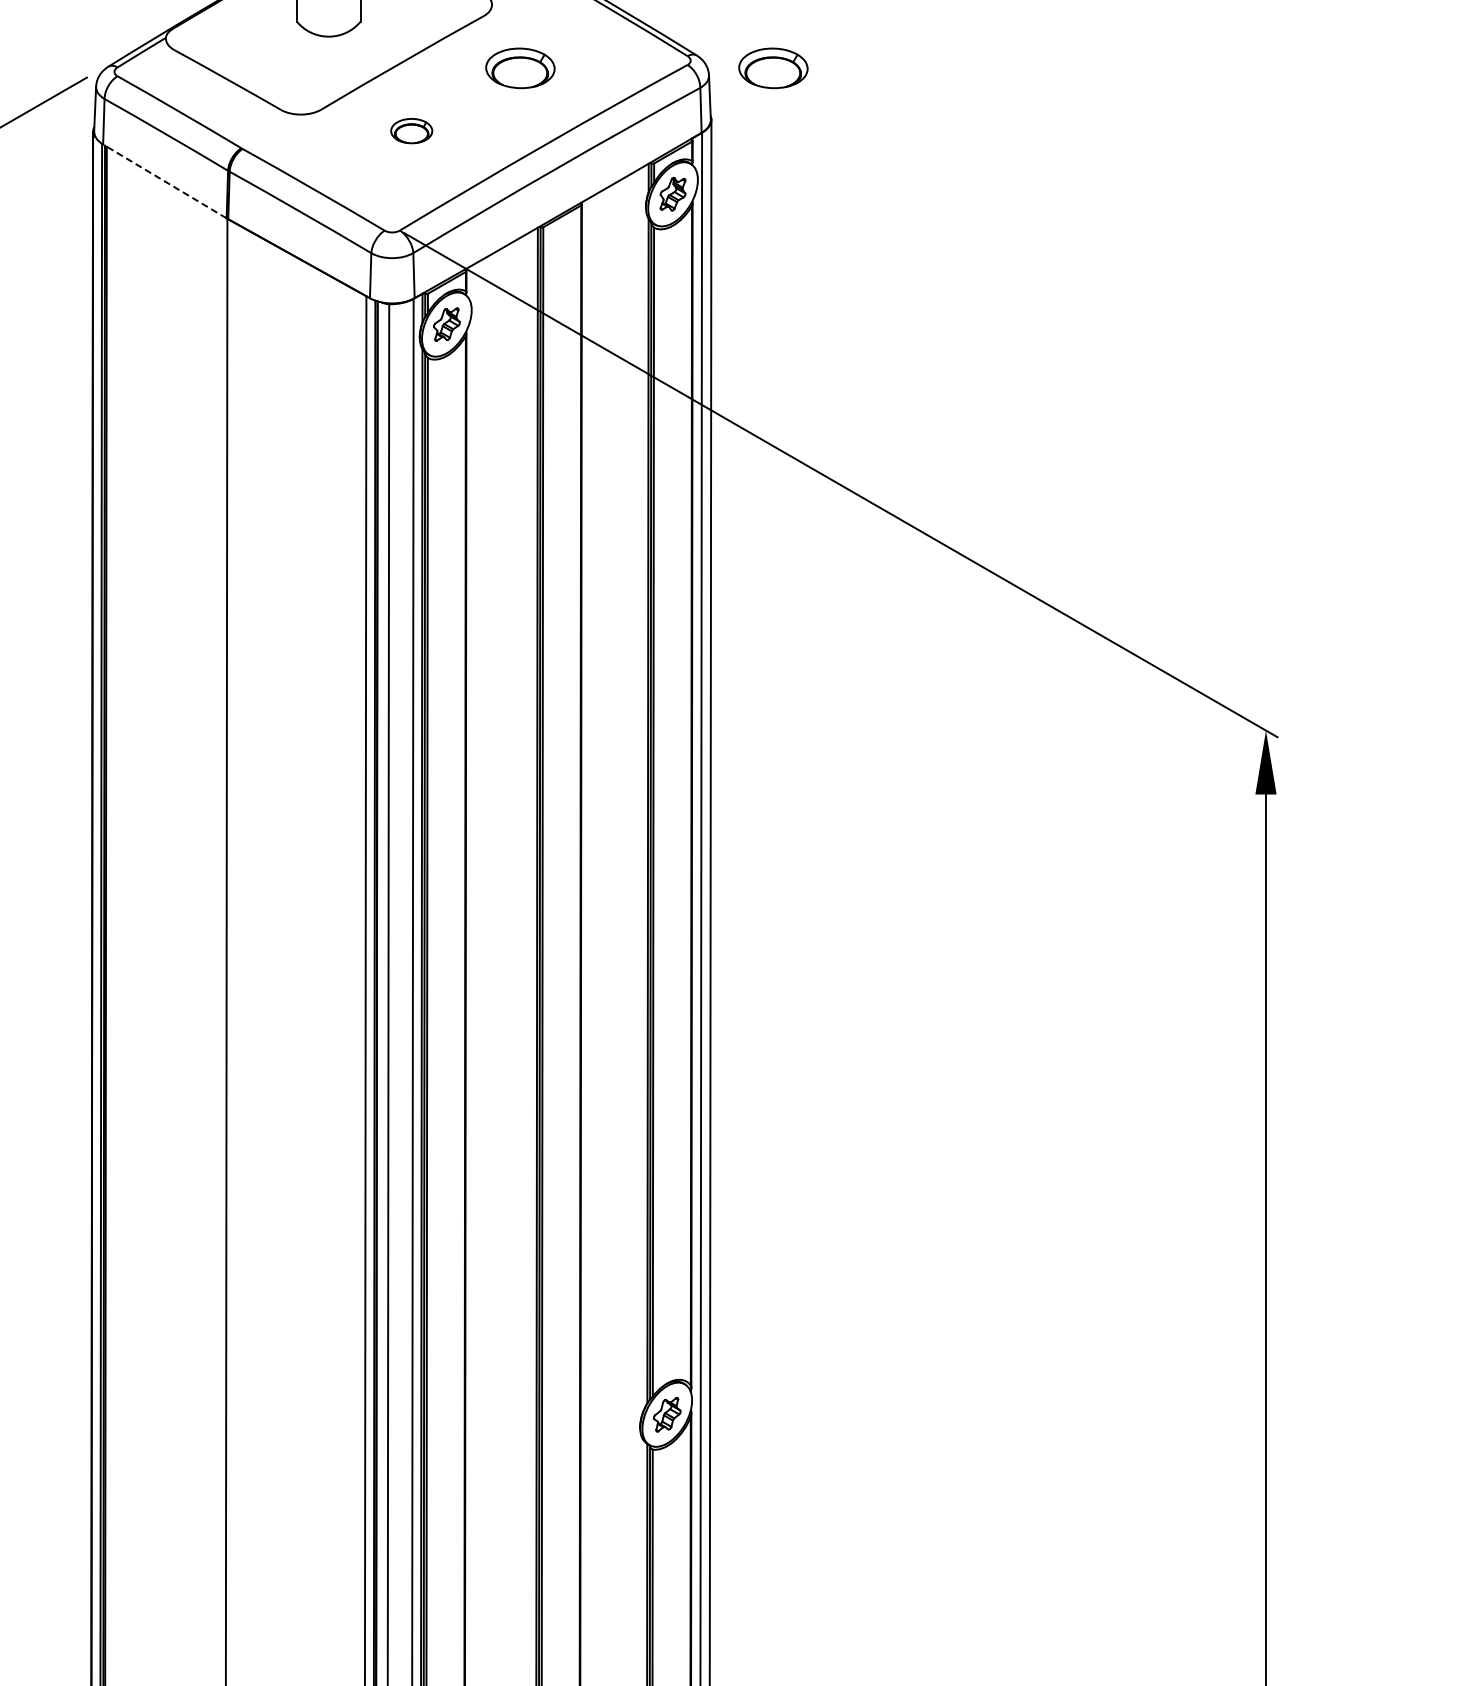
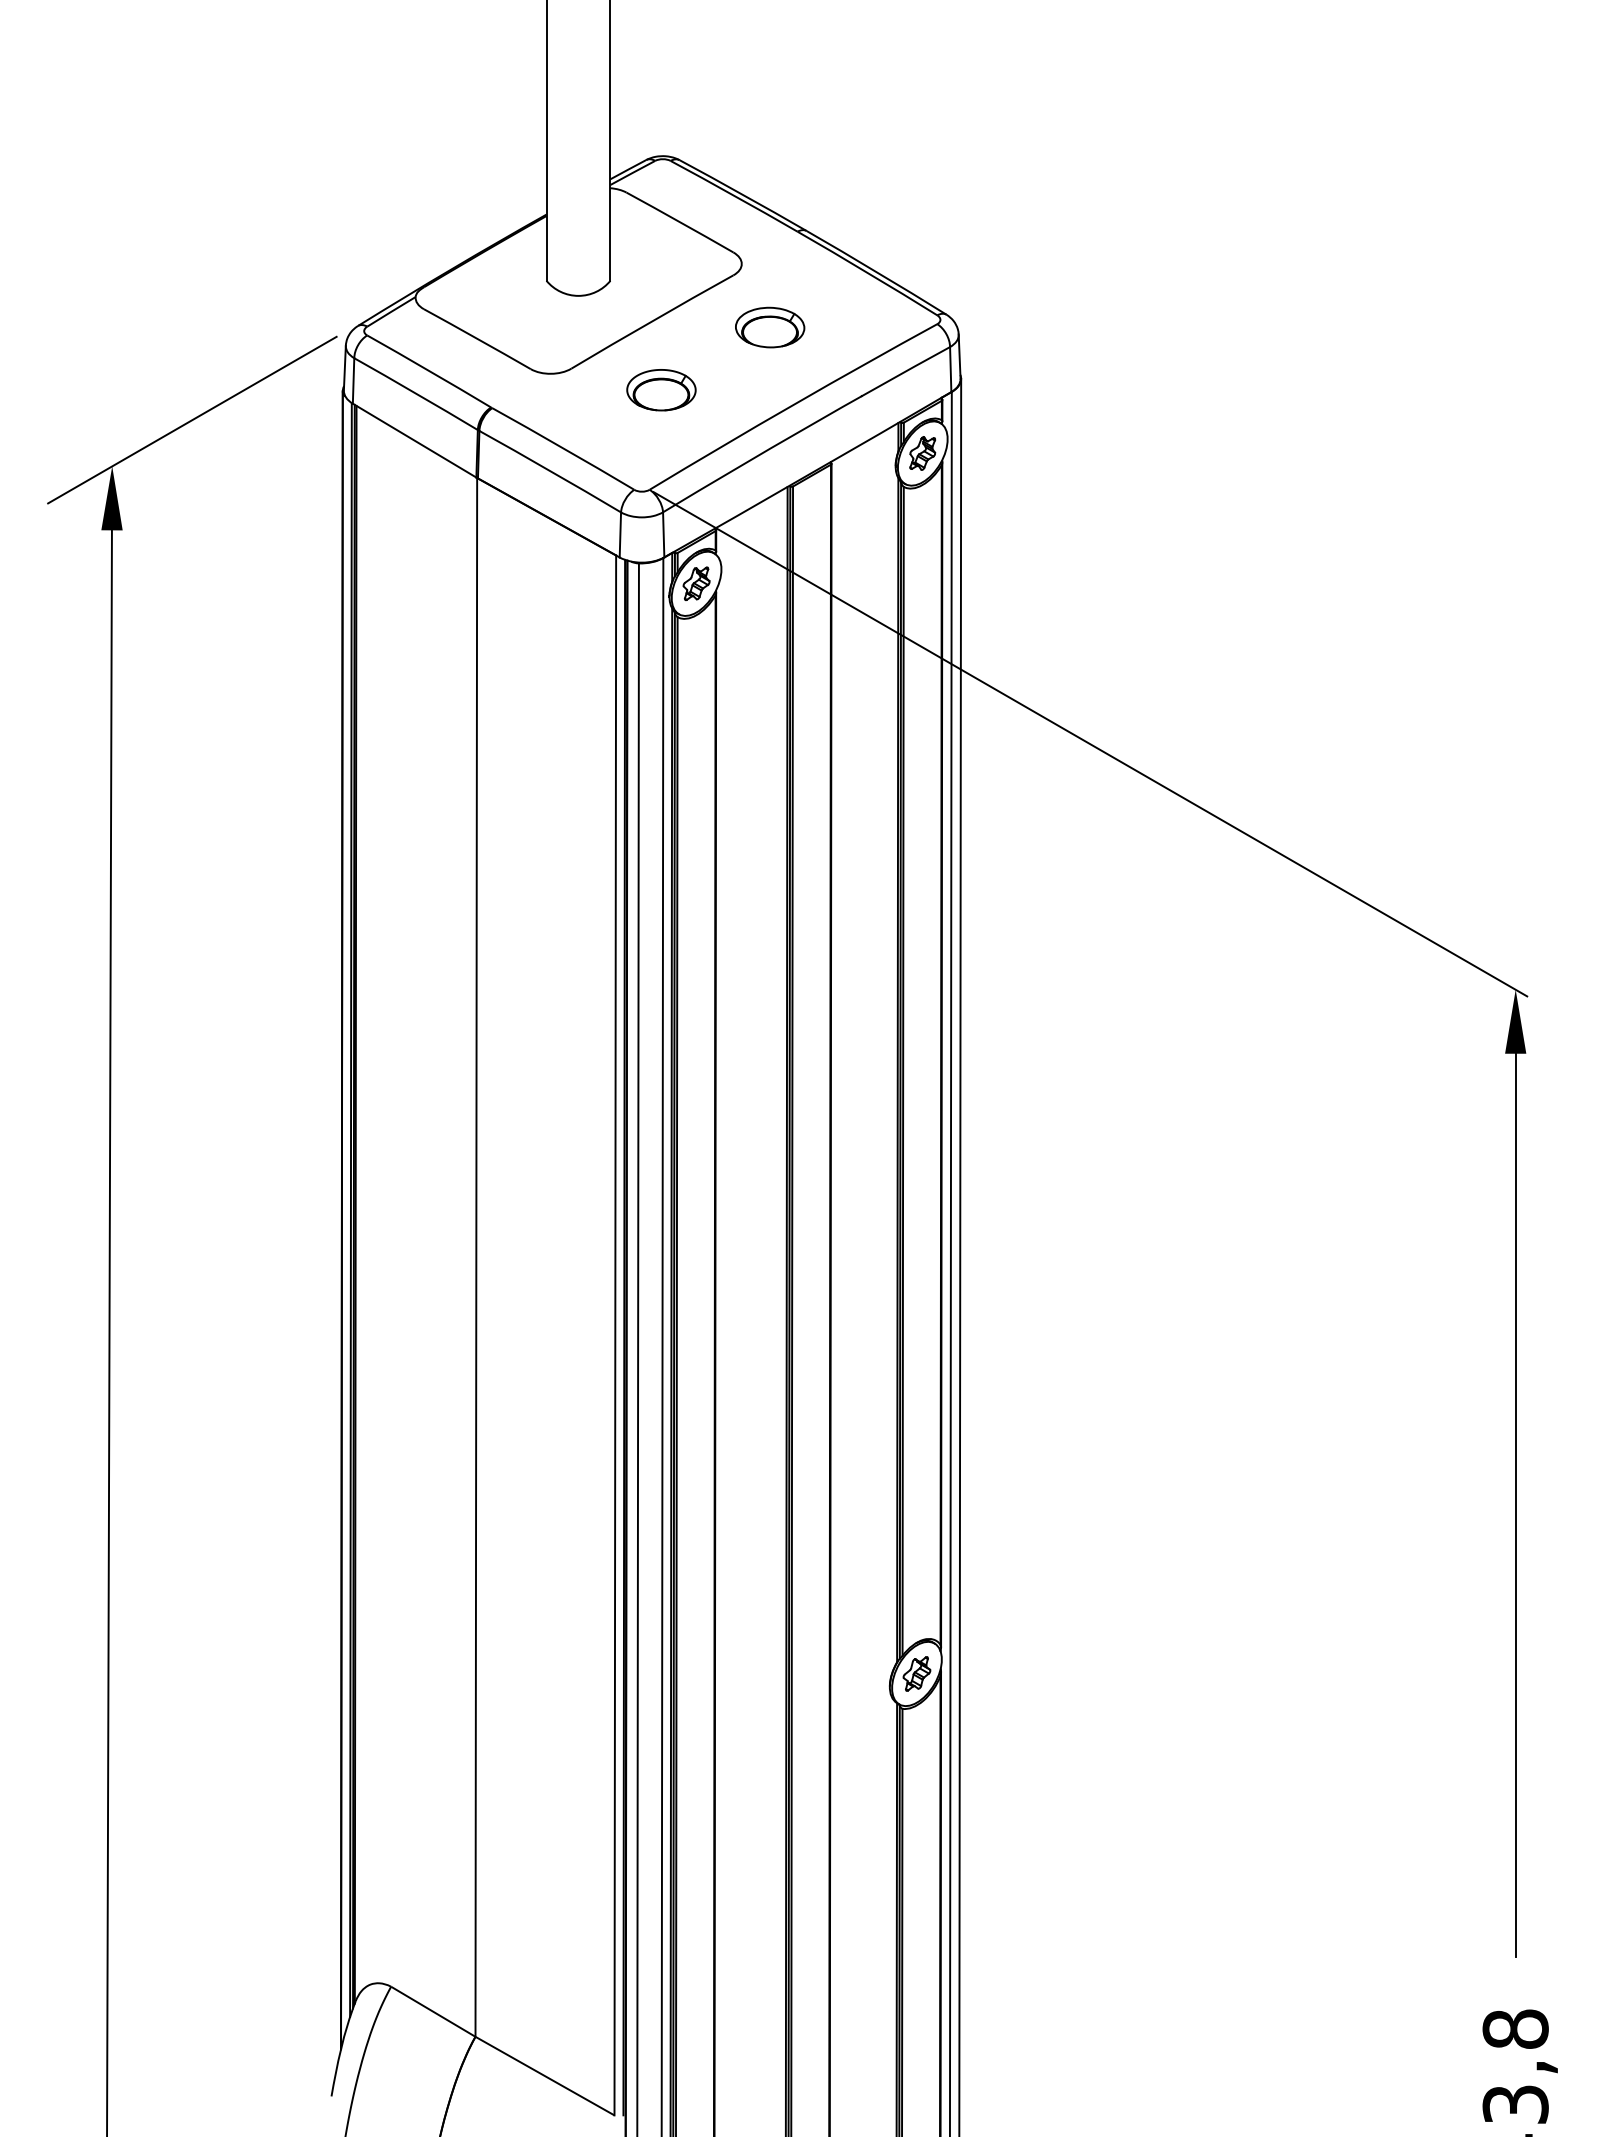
part: (773, 68) -> (1023, 327), removed
part: (411, 131) -> (661, 390), size x1.67
line: (164, 181) -> (414, 440), dashed -> solid

